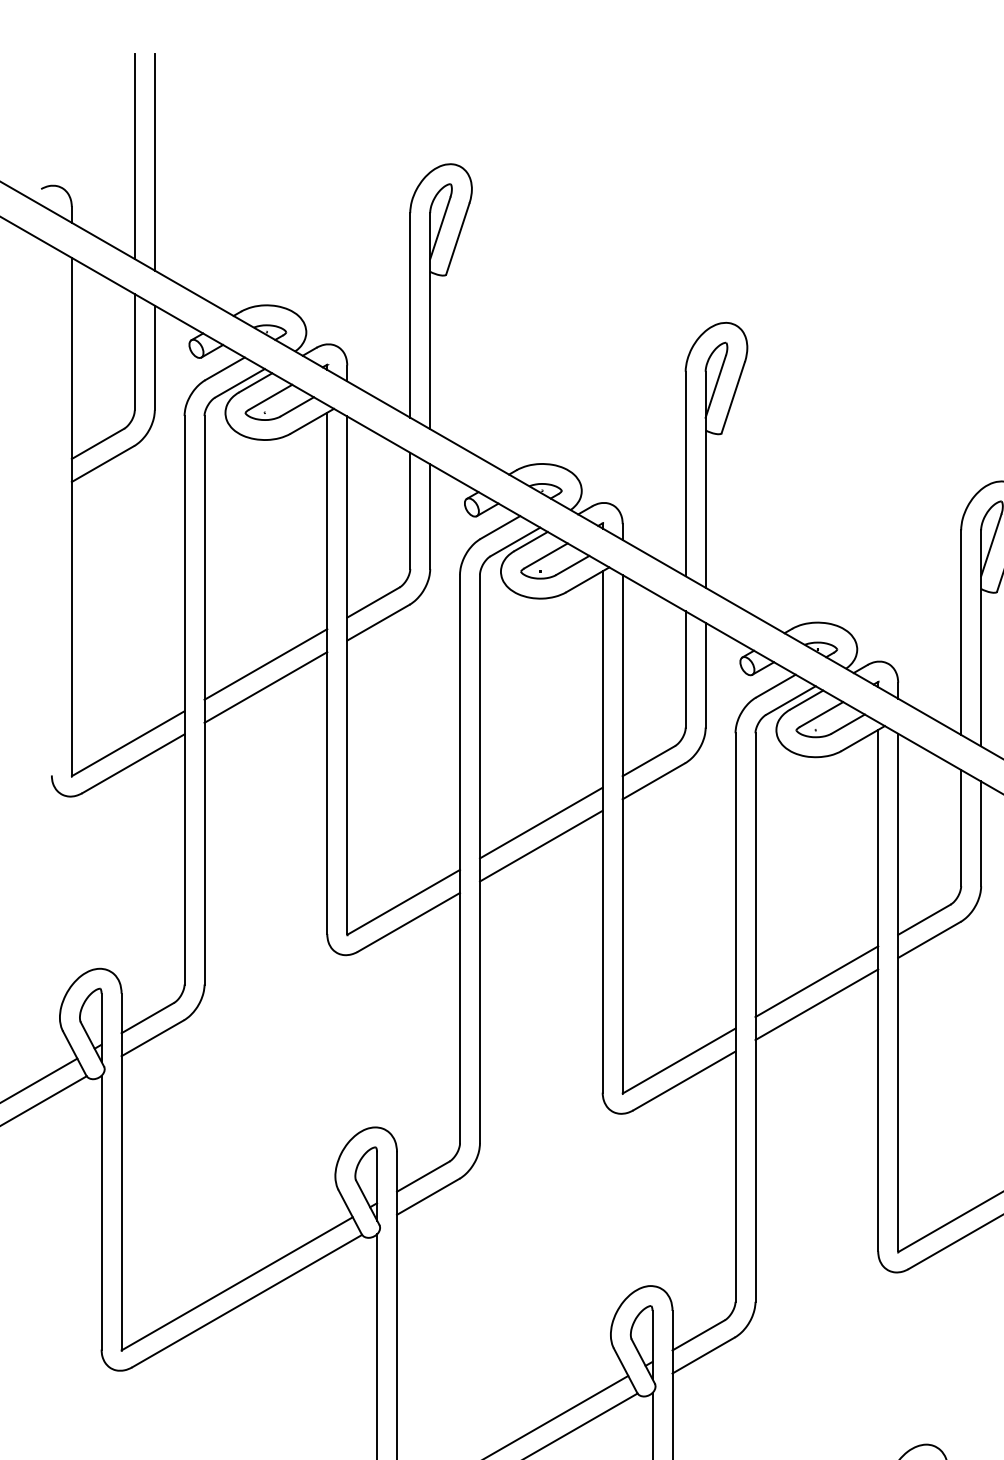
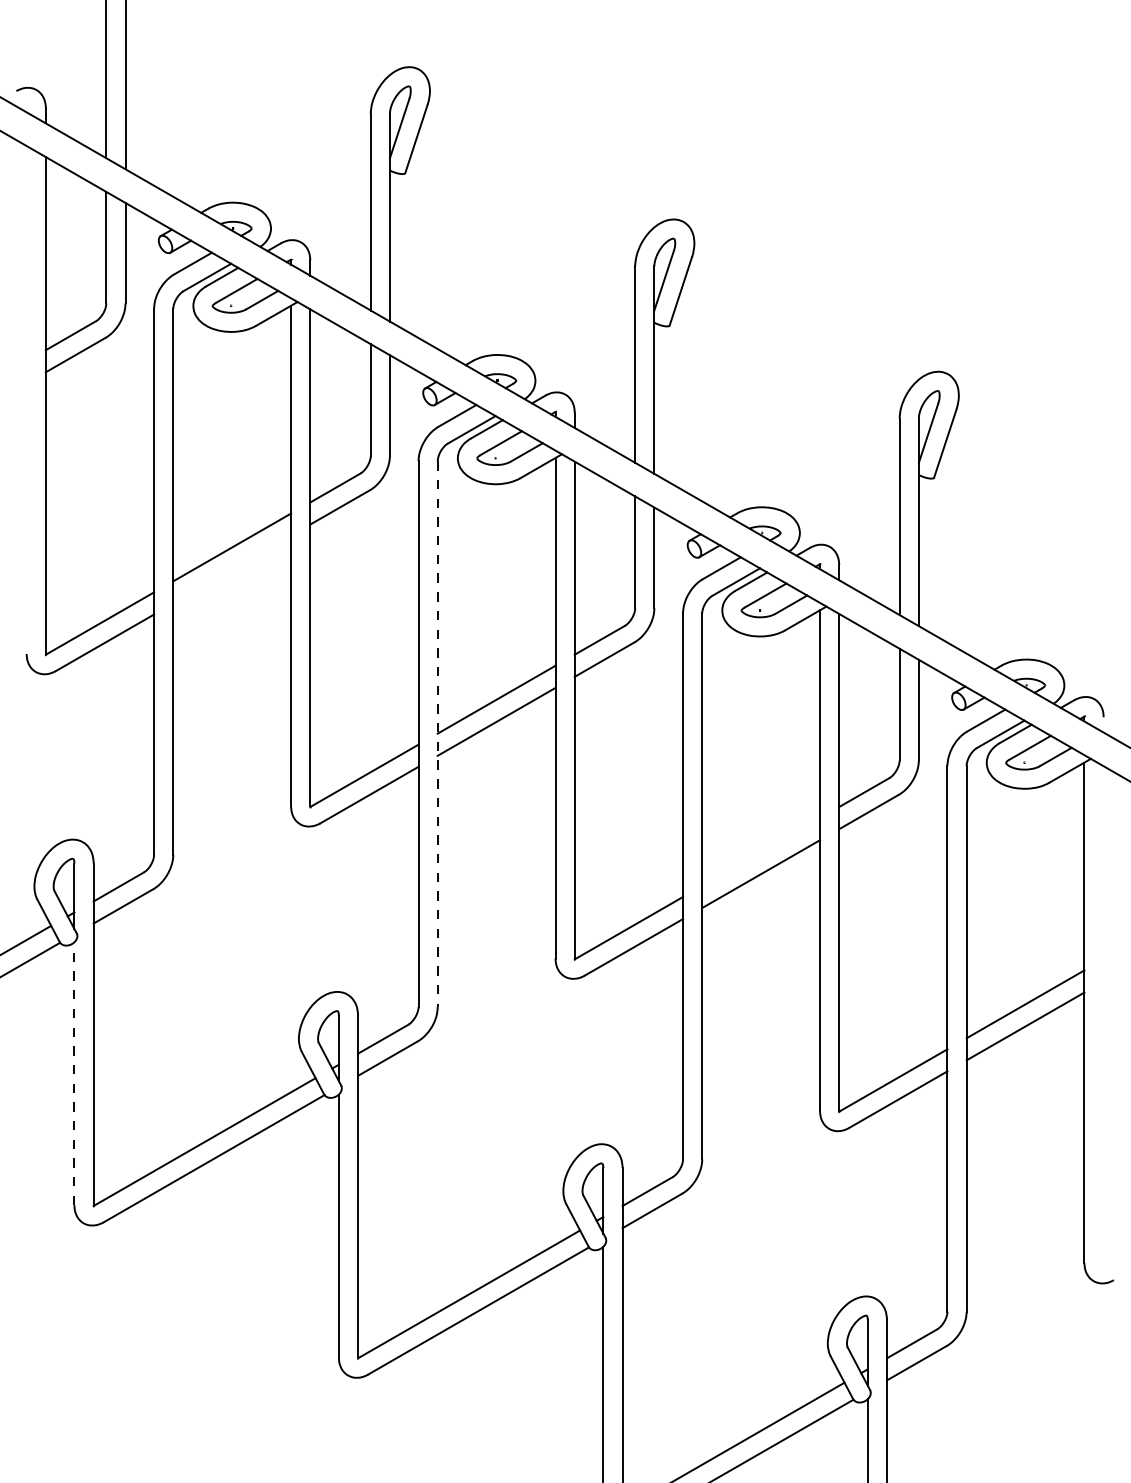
line: (266, 687) -> (232, 569), removed
line: (479, 859) -> (437, 734), solid -> dashed
line: (817, 981) -> (761, 851), removed
line: (101, 1212) -> (74, 1073), solid -> dashed

